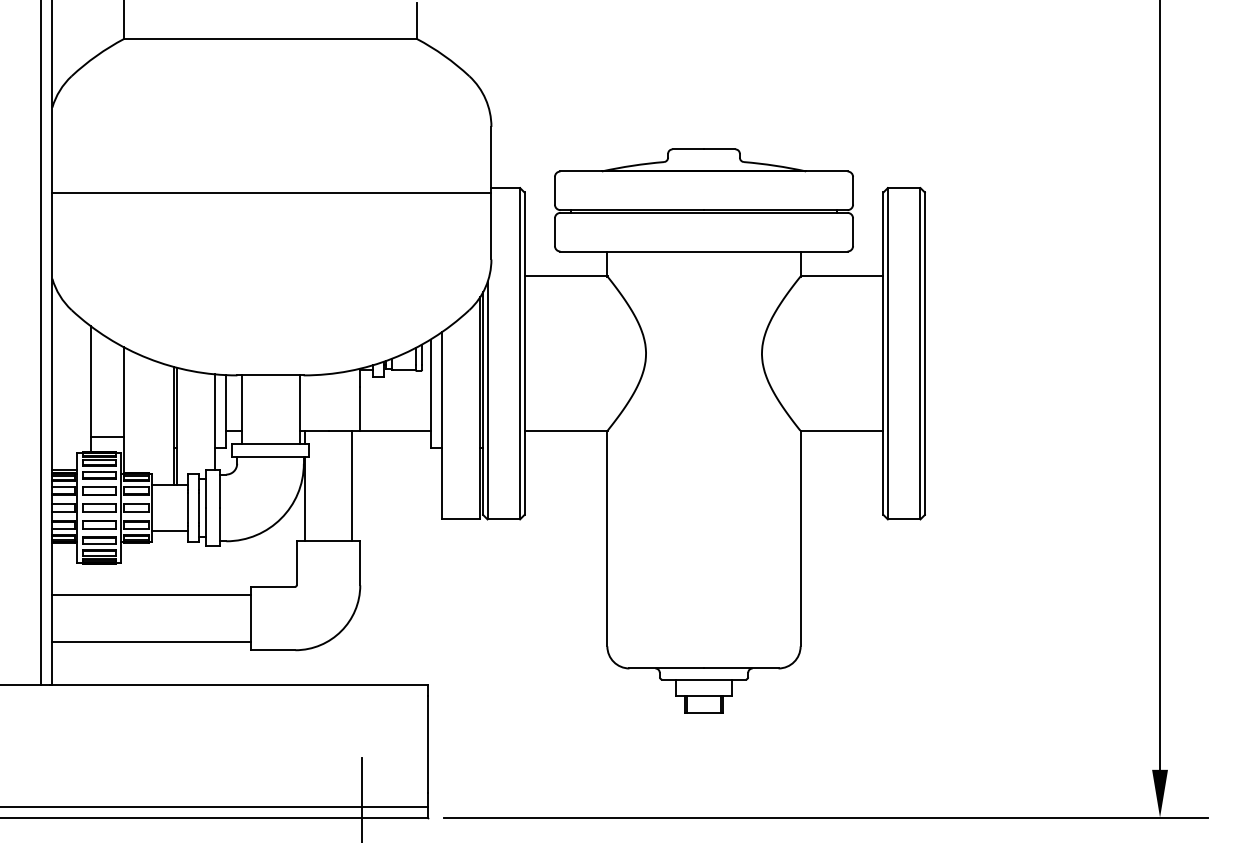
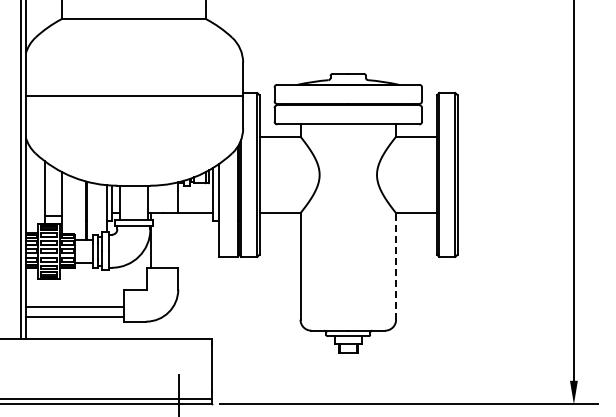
line: (352, 486) -> (174, 240), removed
line: (801, 536) -> (396, 265), solid -> dashed
line: (150, 595) -> (74, 307), moved

